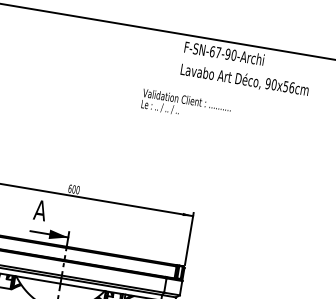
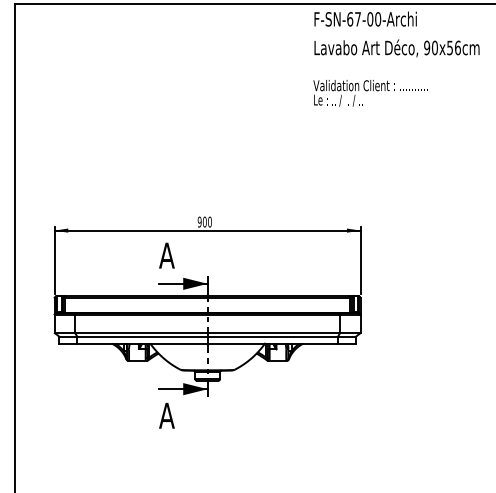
text: (228, 54) -> (370, 19), F-SN-67-90-Archi -> F-SN-67-00-Archi
text: (186, 106) -> (370, 93), moved
text: (70, 188) -> (199, 221), 600 -> 900

